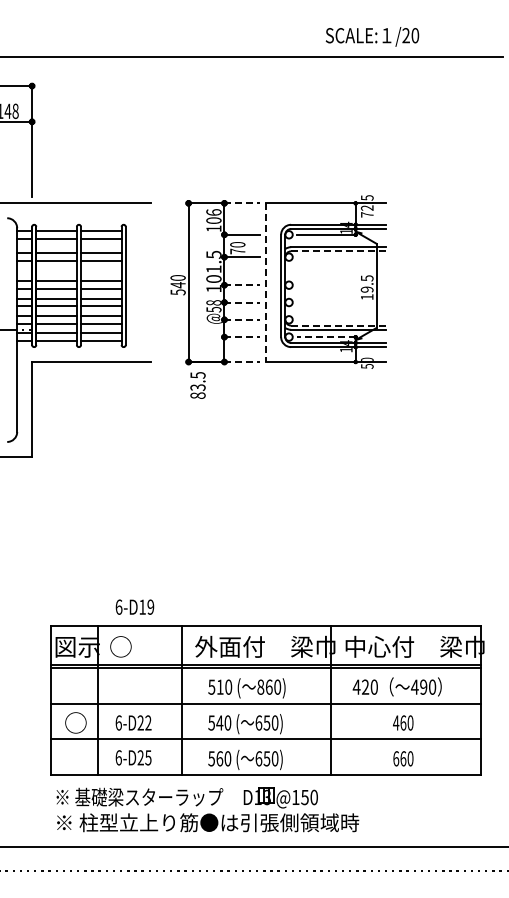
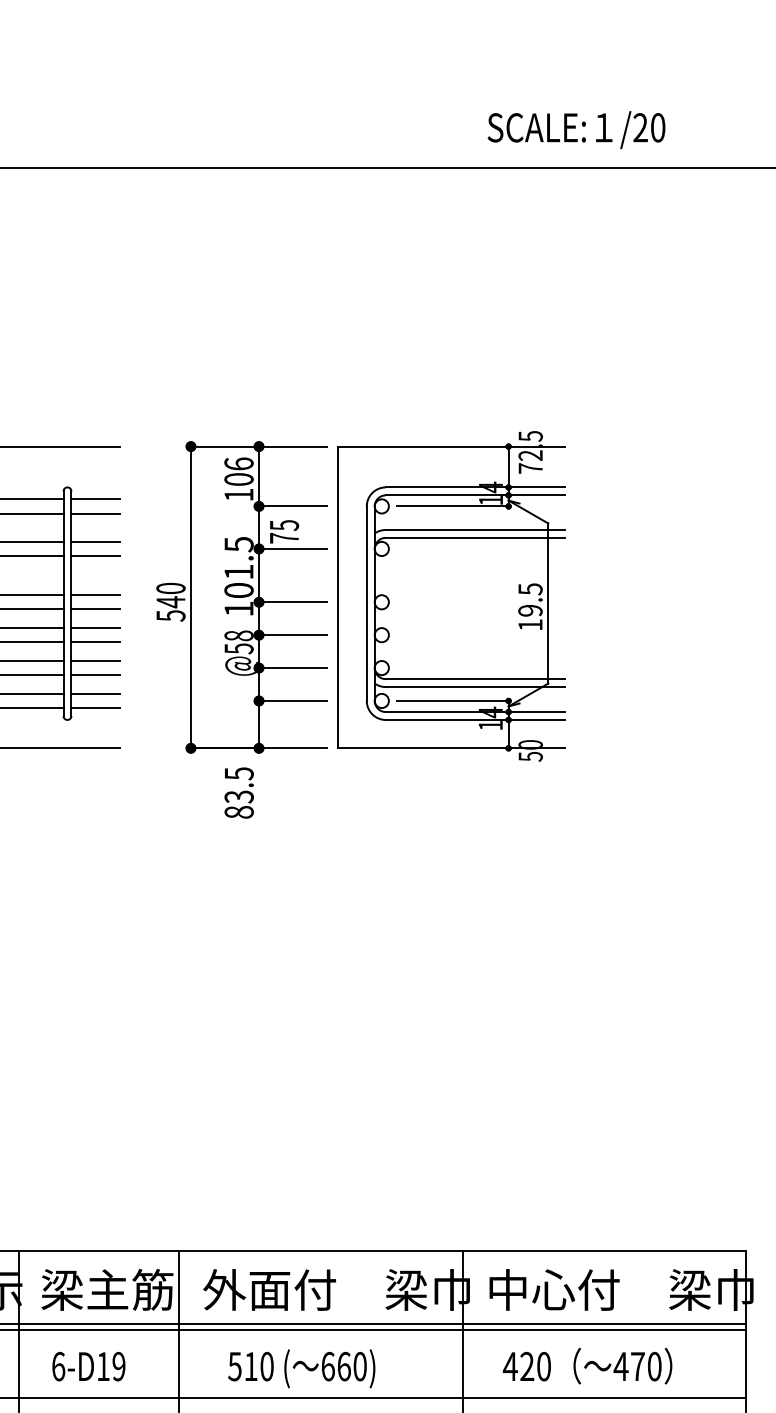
text: (372, 36) -> (576, 129), moved
line: (242, 203) -> (293, 446), dashed -> solid
line: (138, 231) -> (95, 500), added
line: (138, 238) -> (95, 513), added
text: (237, 244) -> (283, 524), 70 -> 75
line: (338, 251) -> (475, 538), dashed -> solid
line: (138, 253) -> (95, 541), added
line: (138, 260) -> (95, 555), added
line: (138, 281) -> (95, 595), added
line: (266, 283) -> (338, 599), dashed -> solid
line: (242, 285) -> (293, 602), dashed -> solid
line: (138, 288) -> (95, 608), added
line: (138, 298) -> (95, 627), added
line: (242, 302) -> (293, 635), dashed -> solid
line: (138, 306) -> (95, 642), added
line: (138, 316) -> (95, 661), added
line: (242, 319) -> (293, 667), dashed -> solid
line: (138, 323) -> (95, 675), added
line: (338, 325) -> (475, 678), dashed -> solid
line: (138, 333) -> (95, 694), added
line: (242, 337) -> (293, 701), dashed -> solid
line: (325, 337) -> (451, 701), dashed -> solid
line: (138, 340) -> (95, 707), added
line: (242, 362) -> (293, 749), dashed -> solid
text: (197, 385) -> (238, 792), moved
text: (134, 606) -> (87, 1365), moved
text: (144, 646) -> (107, 1289), ○ -> 梁主筋
text: (260, 686) -> (327, 1365), 860) -> 660)
text: (423, 686) -> (637, 1365), 490 -> 470

